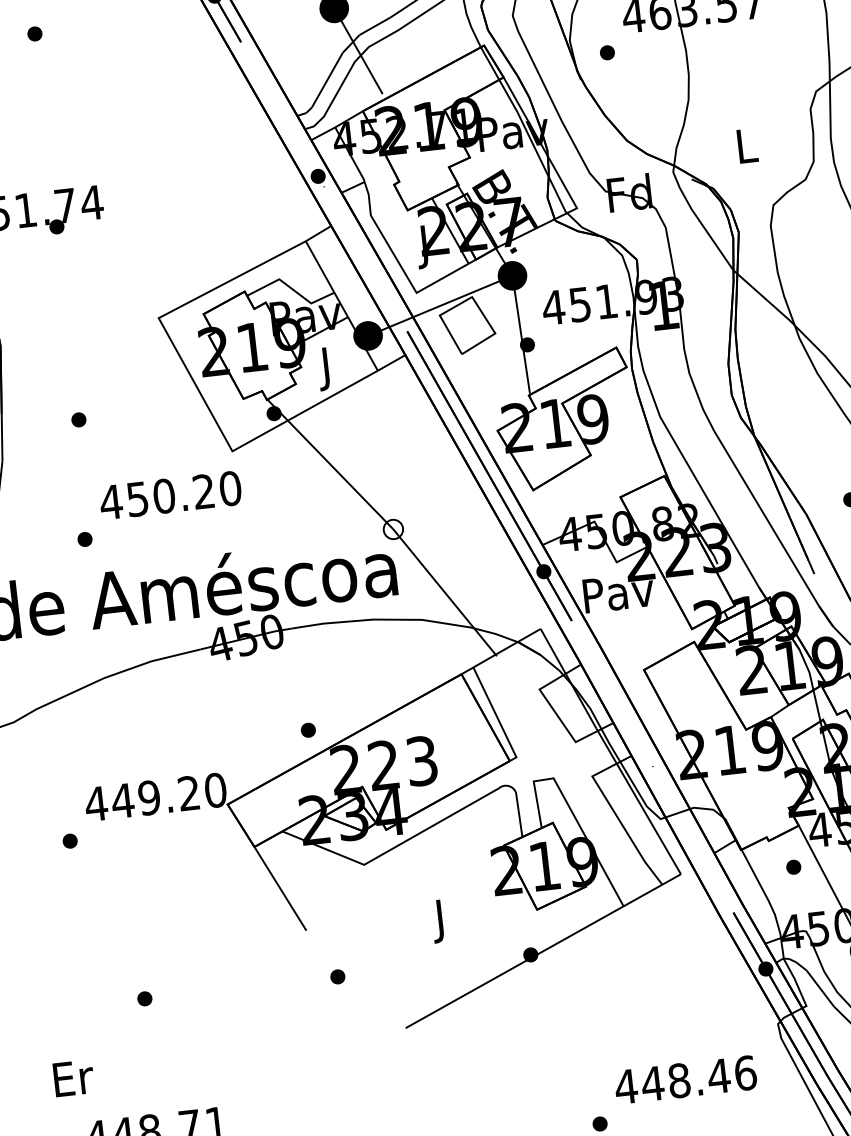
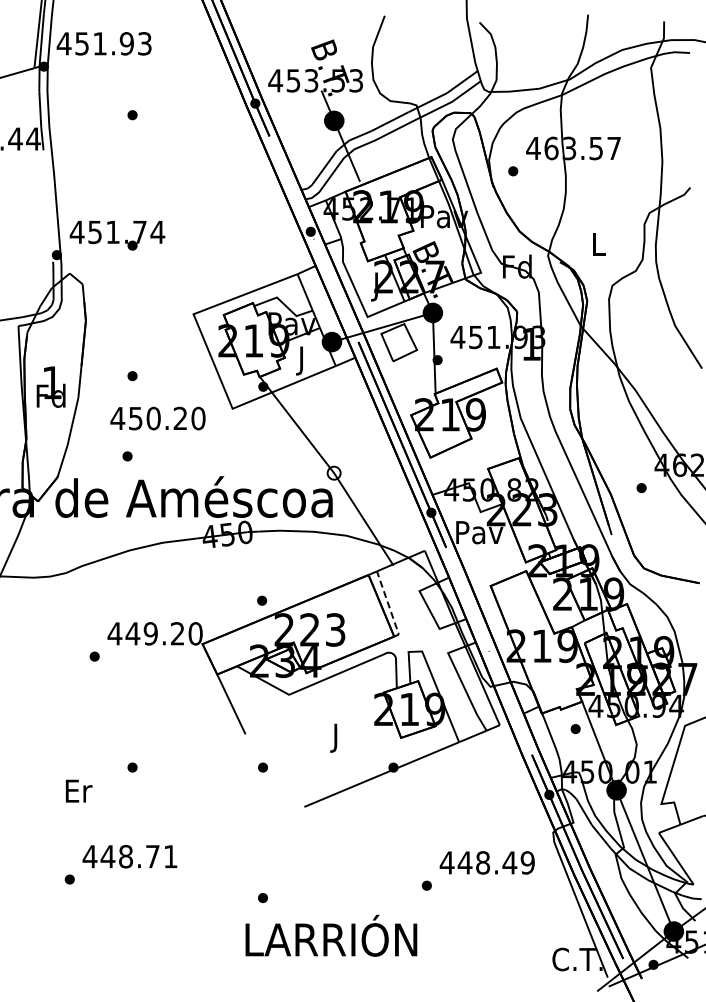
text: (169, 495) -> (157, 418), moved
line: (497, 717) -> (389, 606), solid -> dashed
text: (745, 1072) -> (527, 862), 448.46 -> 448.49
text: (74, 1077) -> (79, 790), moved

